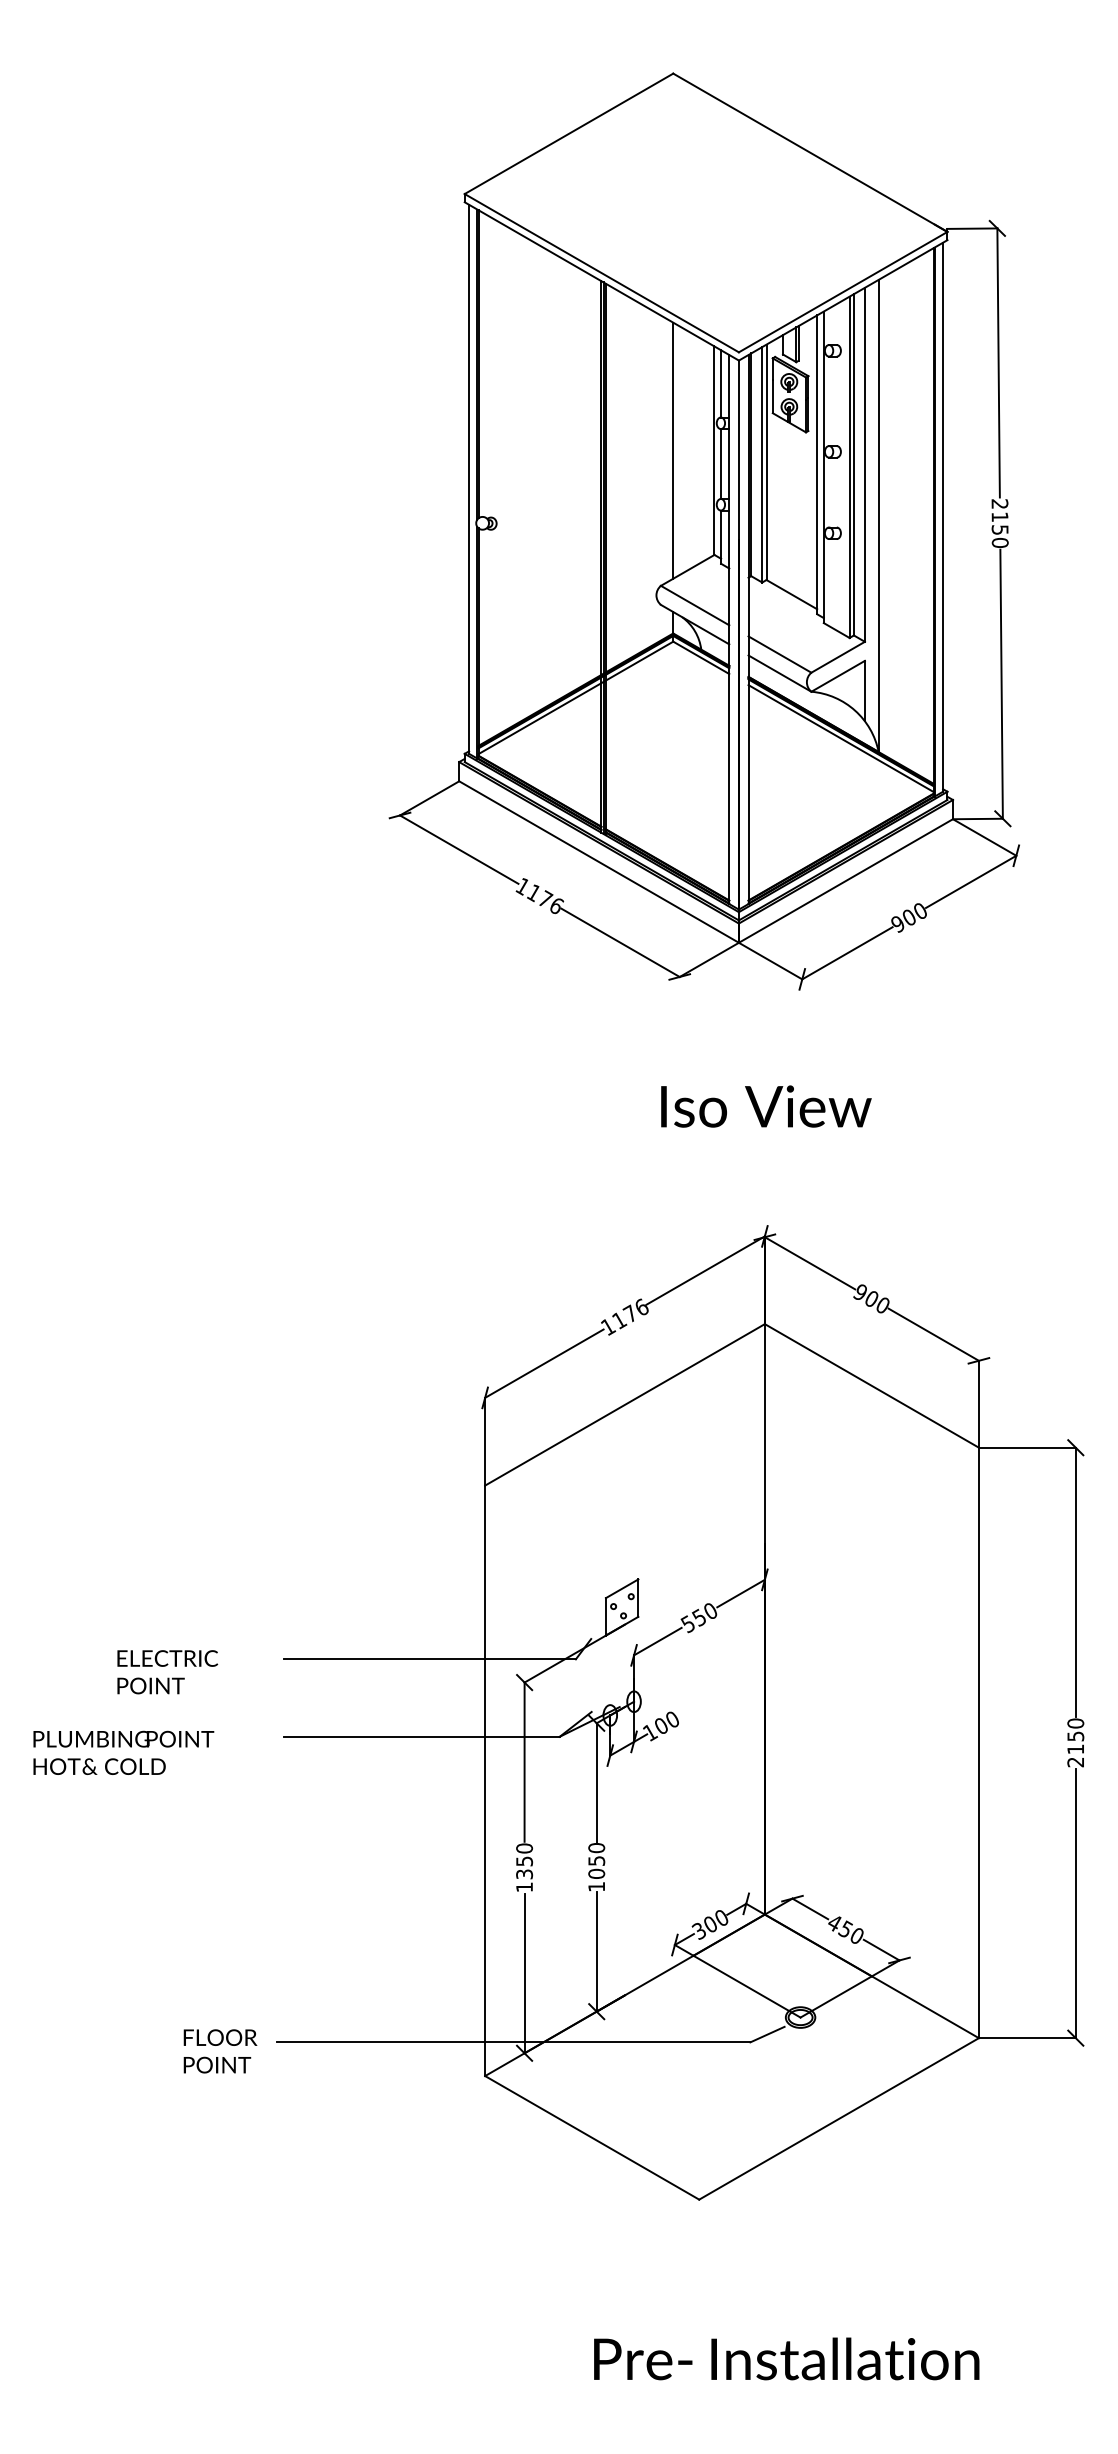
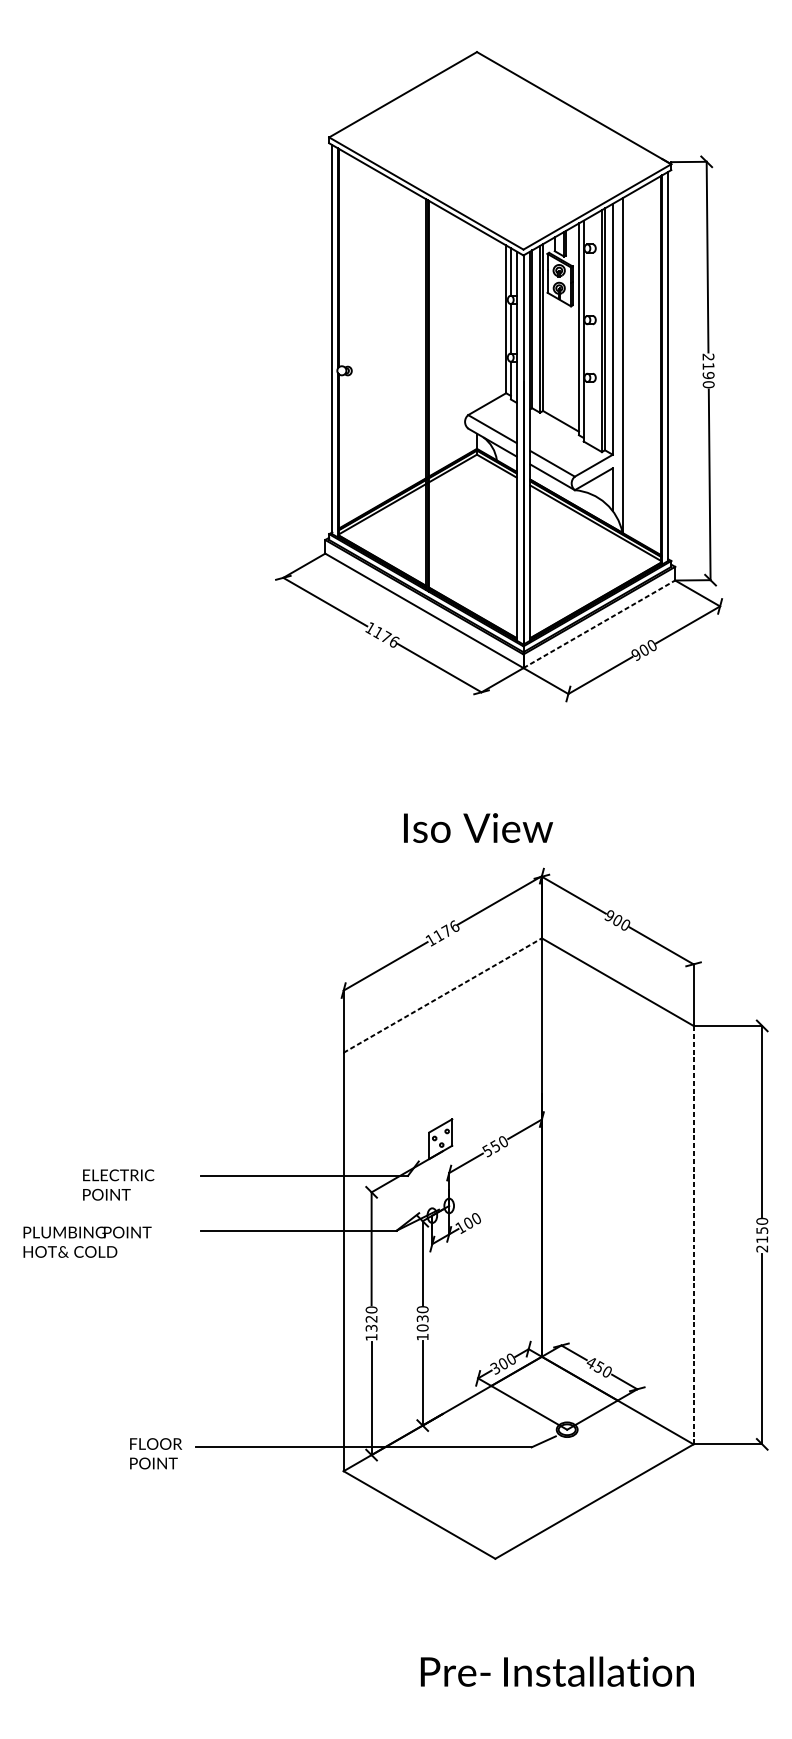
line: (673, 450) -> (477, 319), removed
text: (1000, 529) -> (708, 375), 2150 -> 2190
line: (845, 881) -> (599, 624), solid -> dashed
text: (766, 1106) -> (478, 828), moved
line: (625, 1404) -> (443, 995), solid -> dashed
line: (978, 1742) -> (693, 1234), solid -> dashed
text: (596, 1860) -> (422, 1318), 1050 -> 1030
text: (524, 1861) -> (371, 1319), 1350 -> 1320

